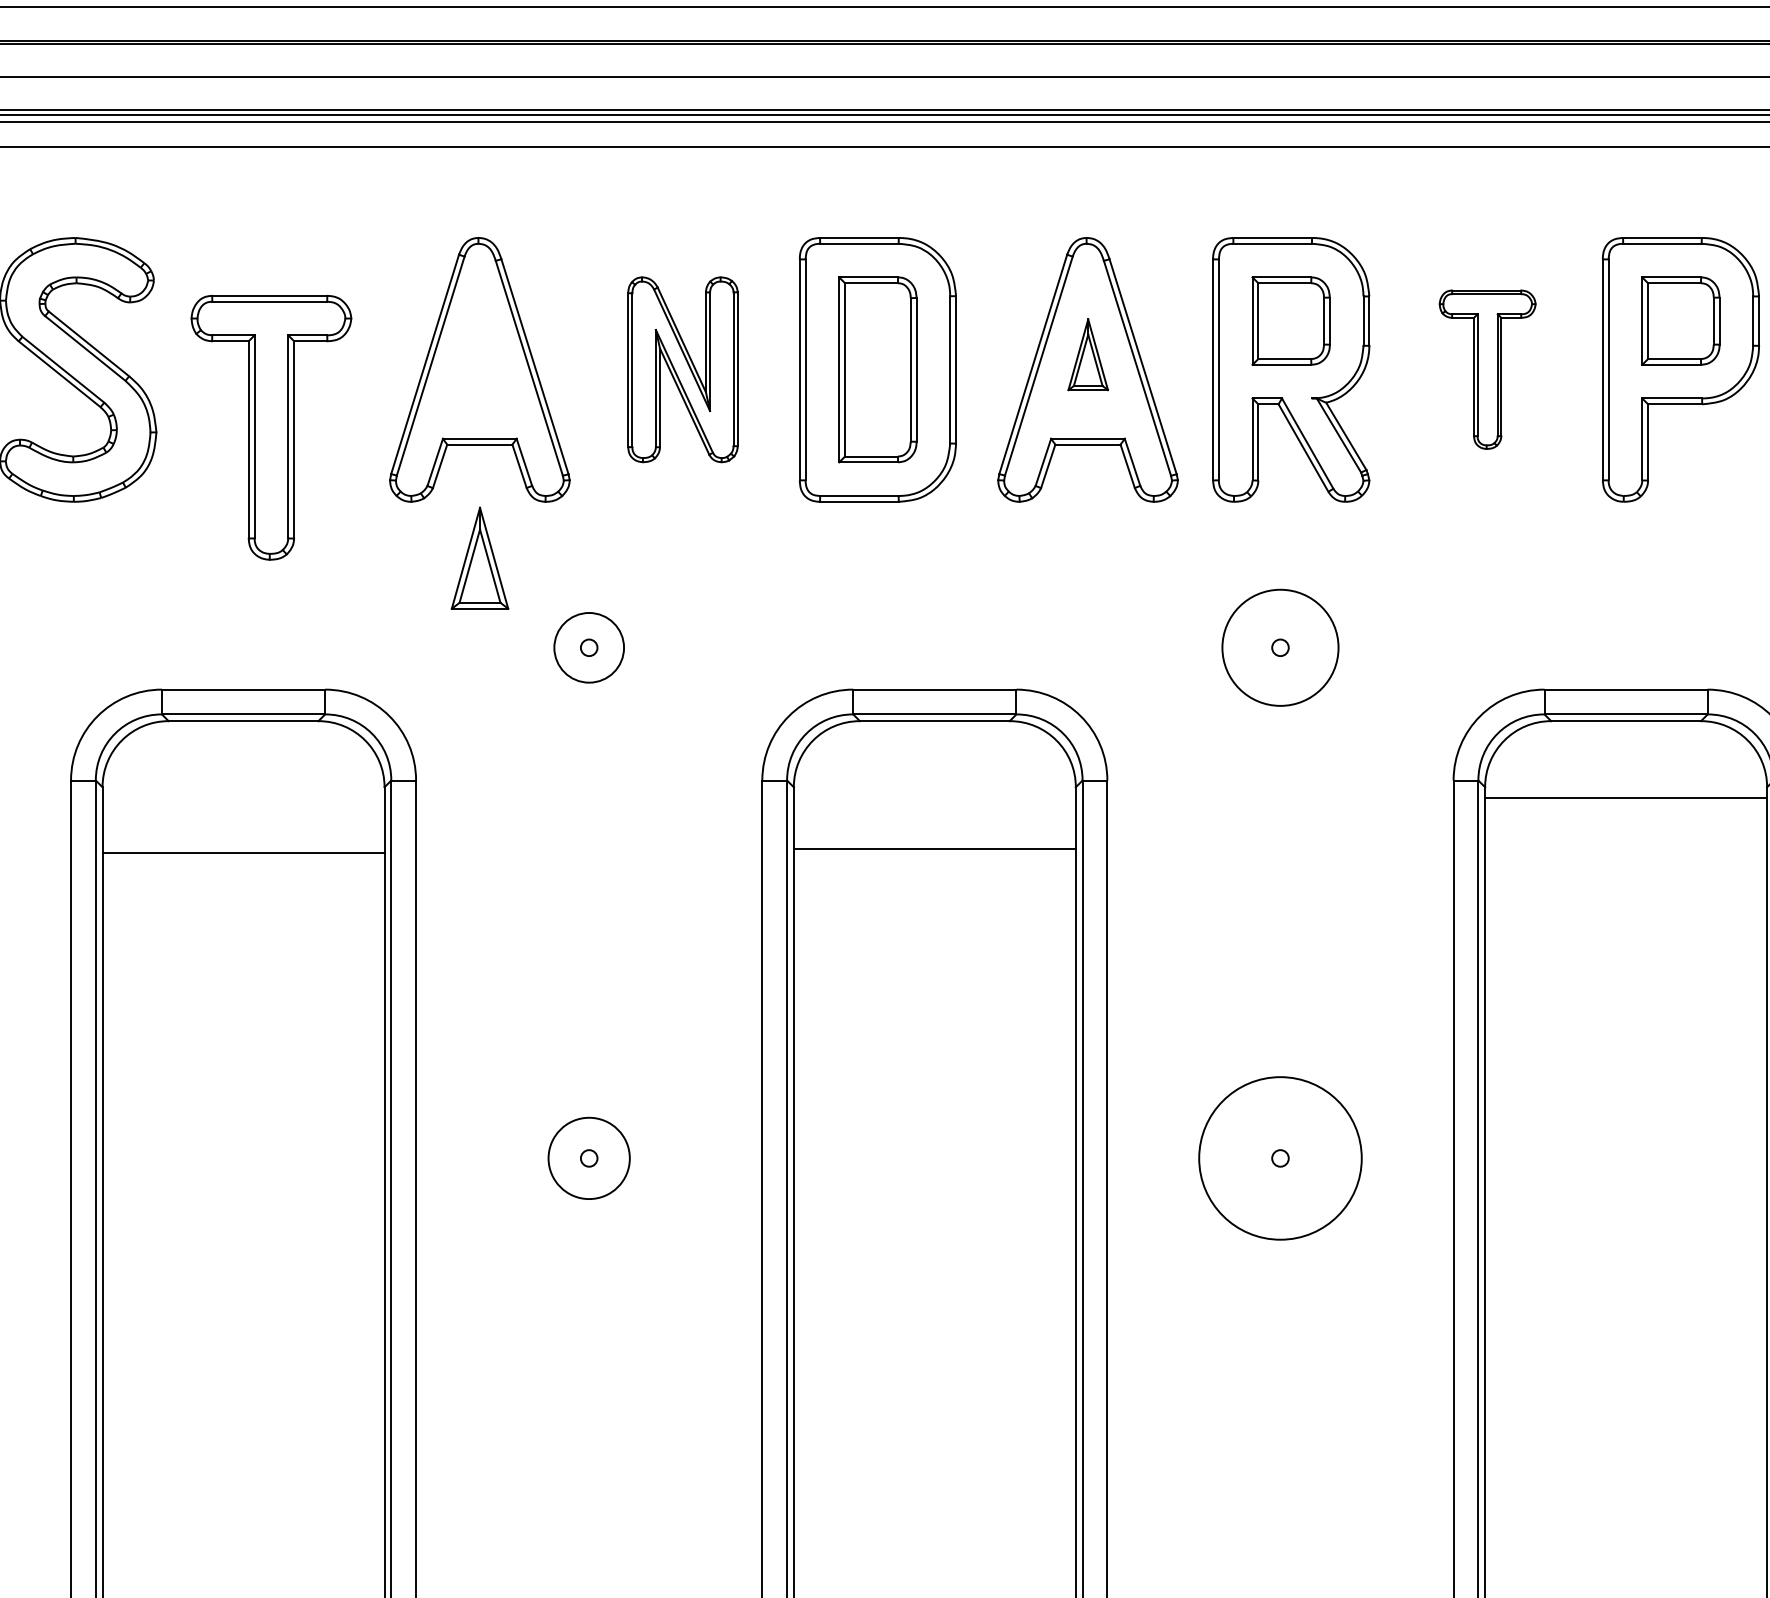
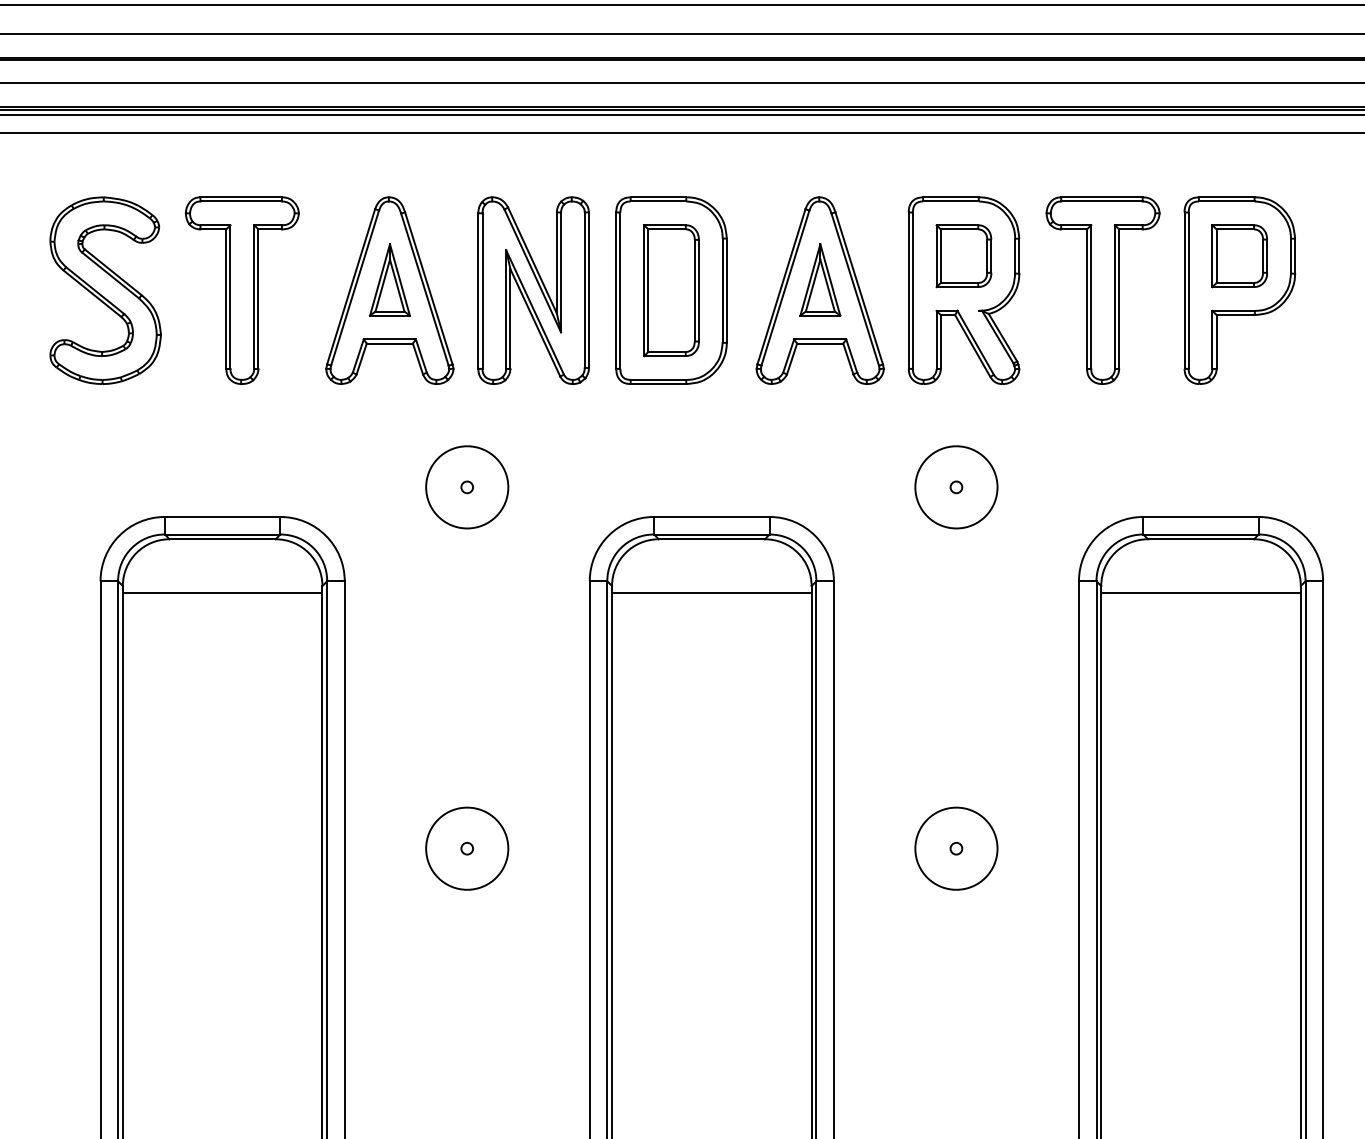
part: (1088, 354) -> (820, 279), size x1.43
part: (682, 369) -> (533, 290), size x1.43
part: (1486, 369) -> (1102, 290), size x1.67
part: (271, 427) -> (242, 290), moved
part: (479, 557) -> (389, 279), moved
circle: (589, 647) -> (467, 487), size x1.67
line: (934, 848) -> (711, 593), moved
line: (243, 852) -> (222, 593), moved
circle: (589, 1158) -> (467, 848), size x1.43
circle: (1280, 1158) -> (956, 848), size x0.71

